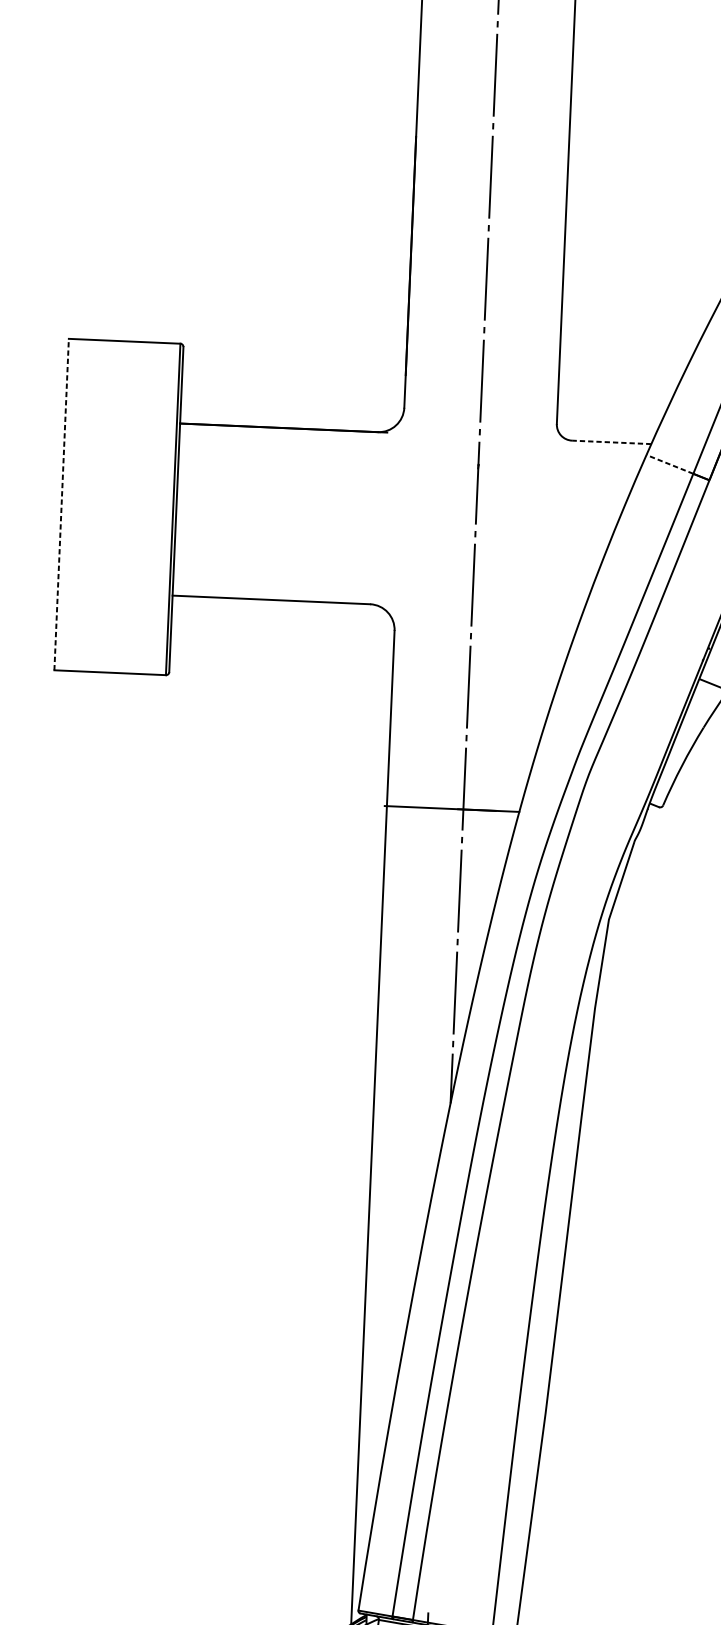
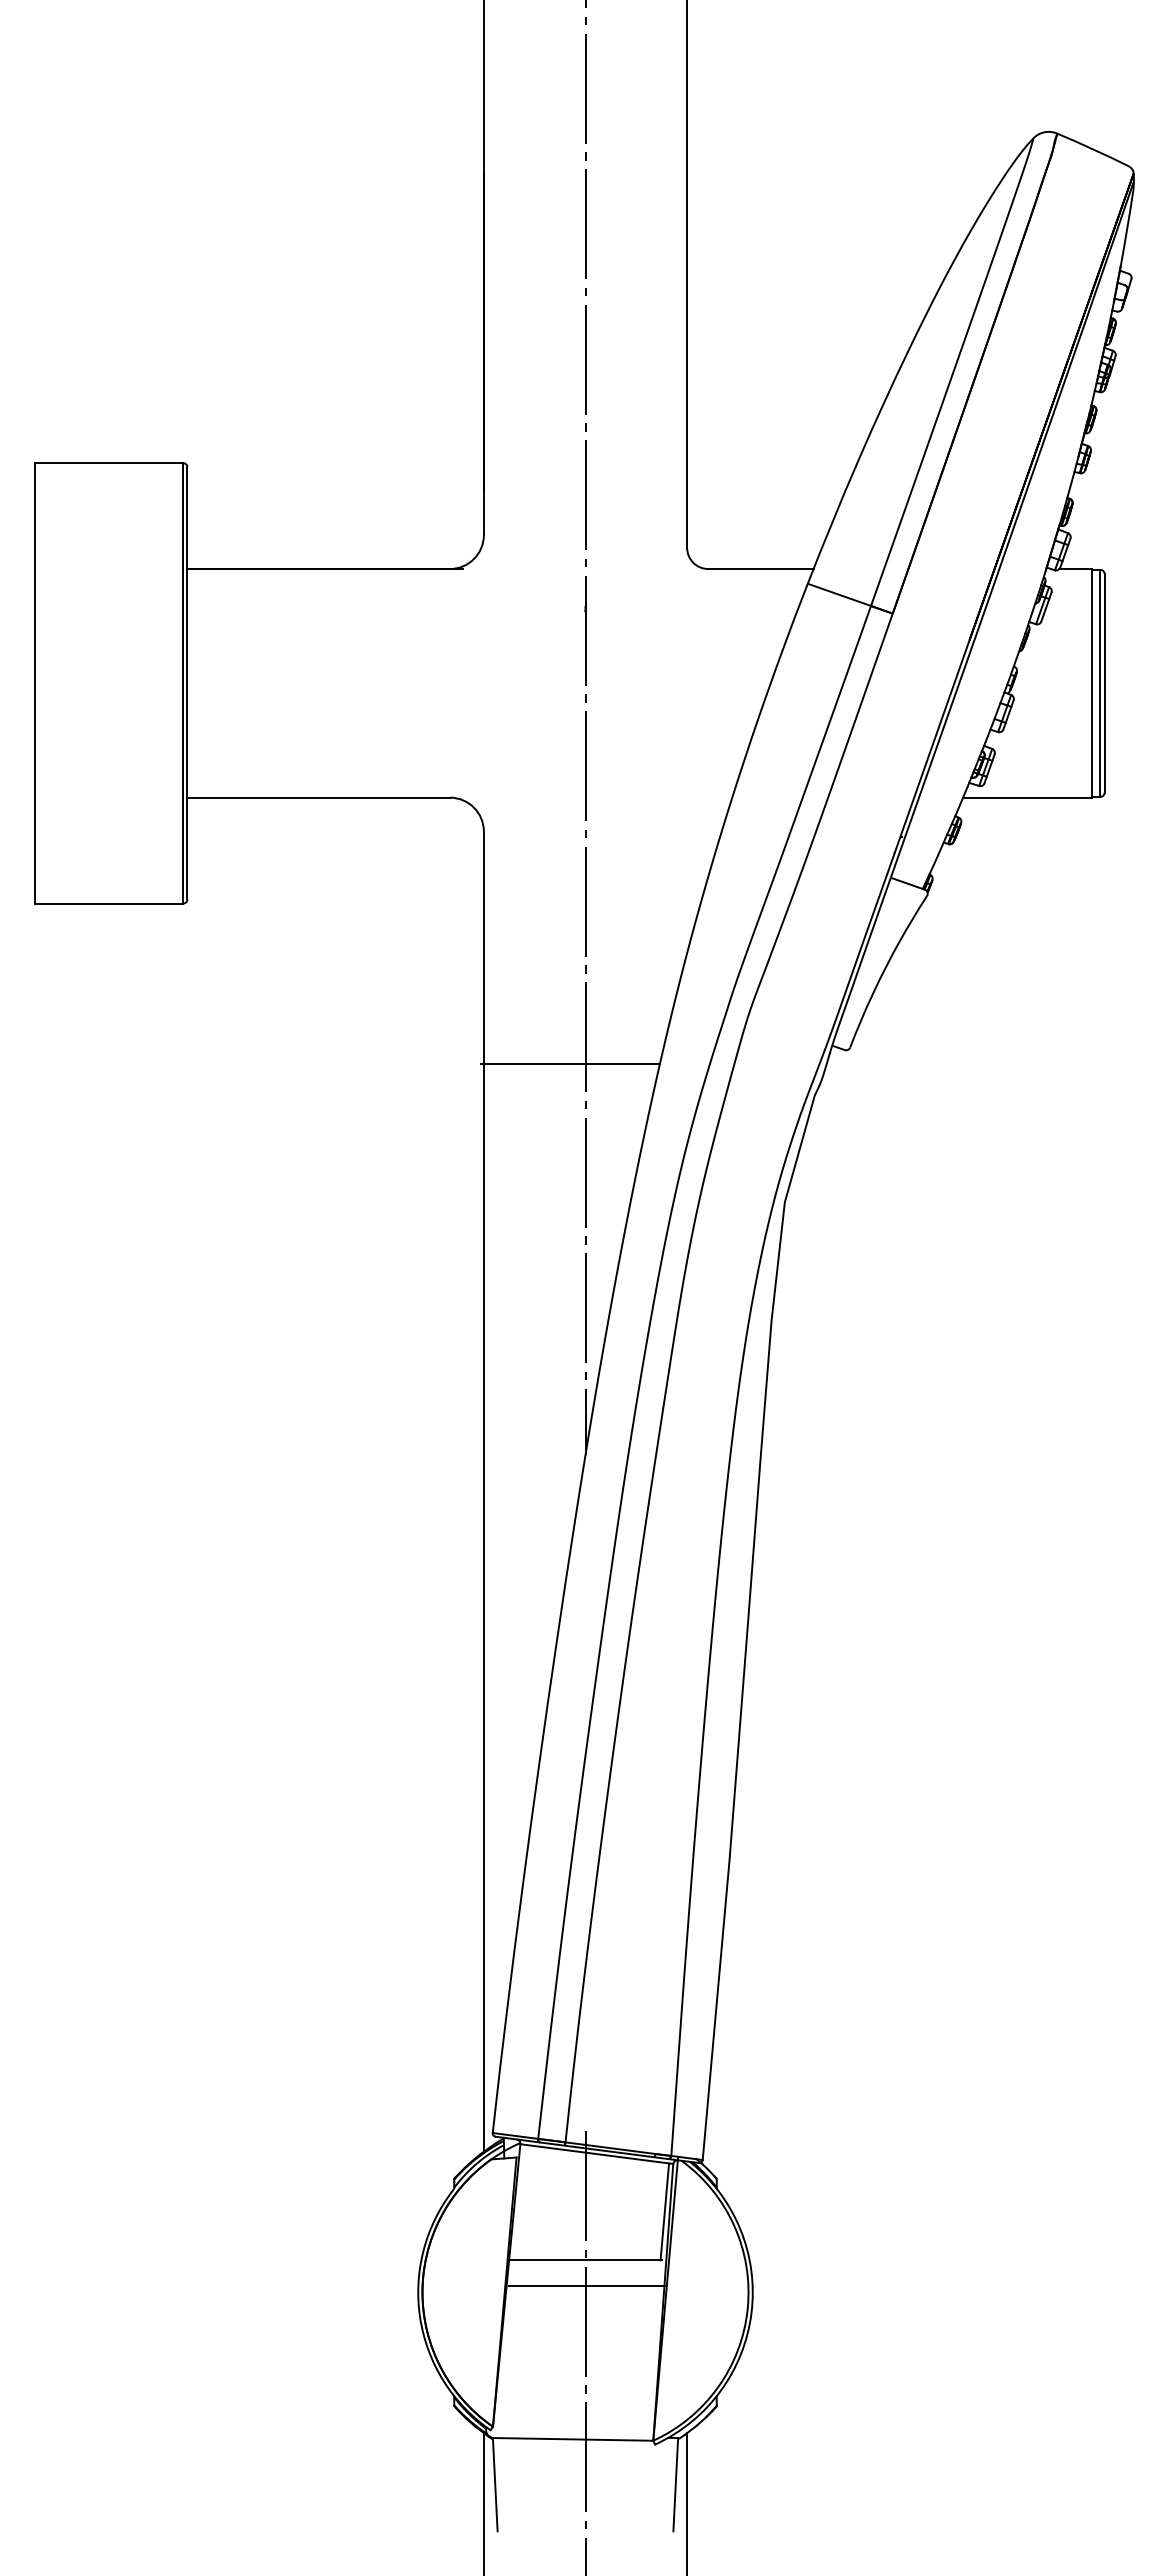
line: (611, 442) -> (760, 569), dashed -> solid
line: (669, 464) -> (838, 594), dashed -> solid
line: (62, 503) -> (35, 682), dashed -> solid

